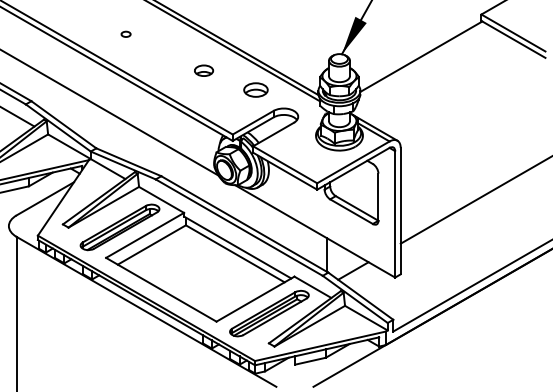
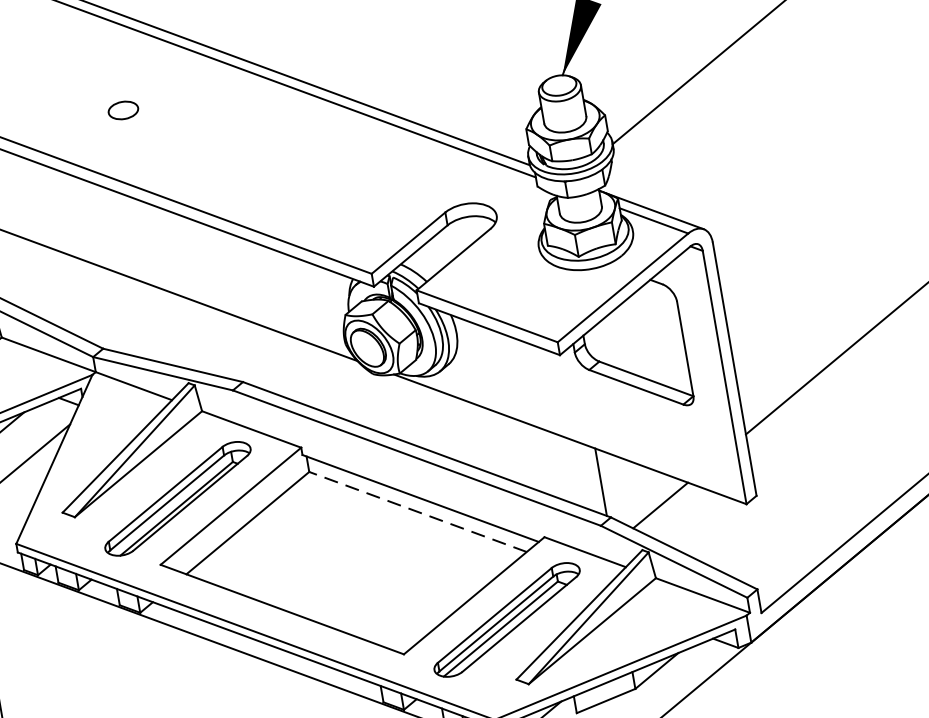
part: (125, 33) -> (121, 108), size x1.6
part: (204, 70) -> (292, 155), removed
part: (255, 89) -> (401, 175), removed
line: (235, 253) -> (418, 511), solid -> dashed

